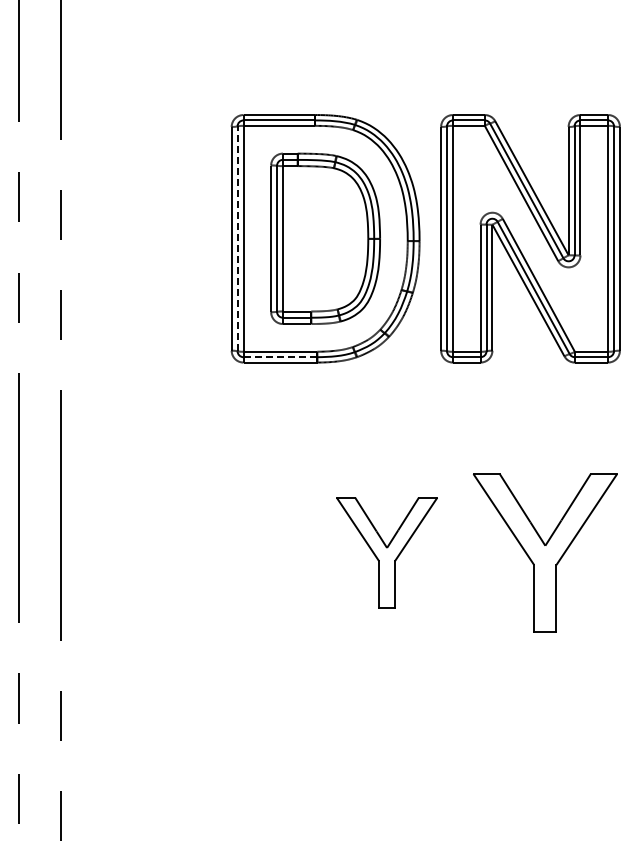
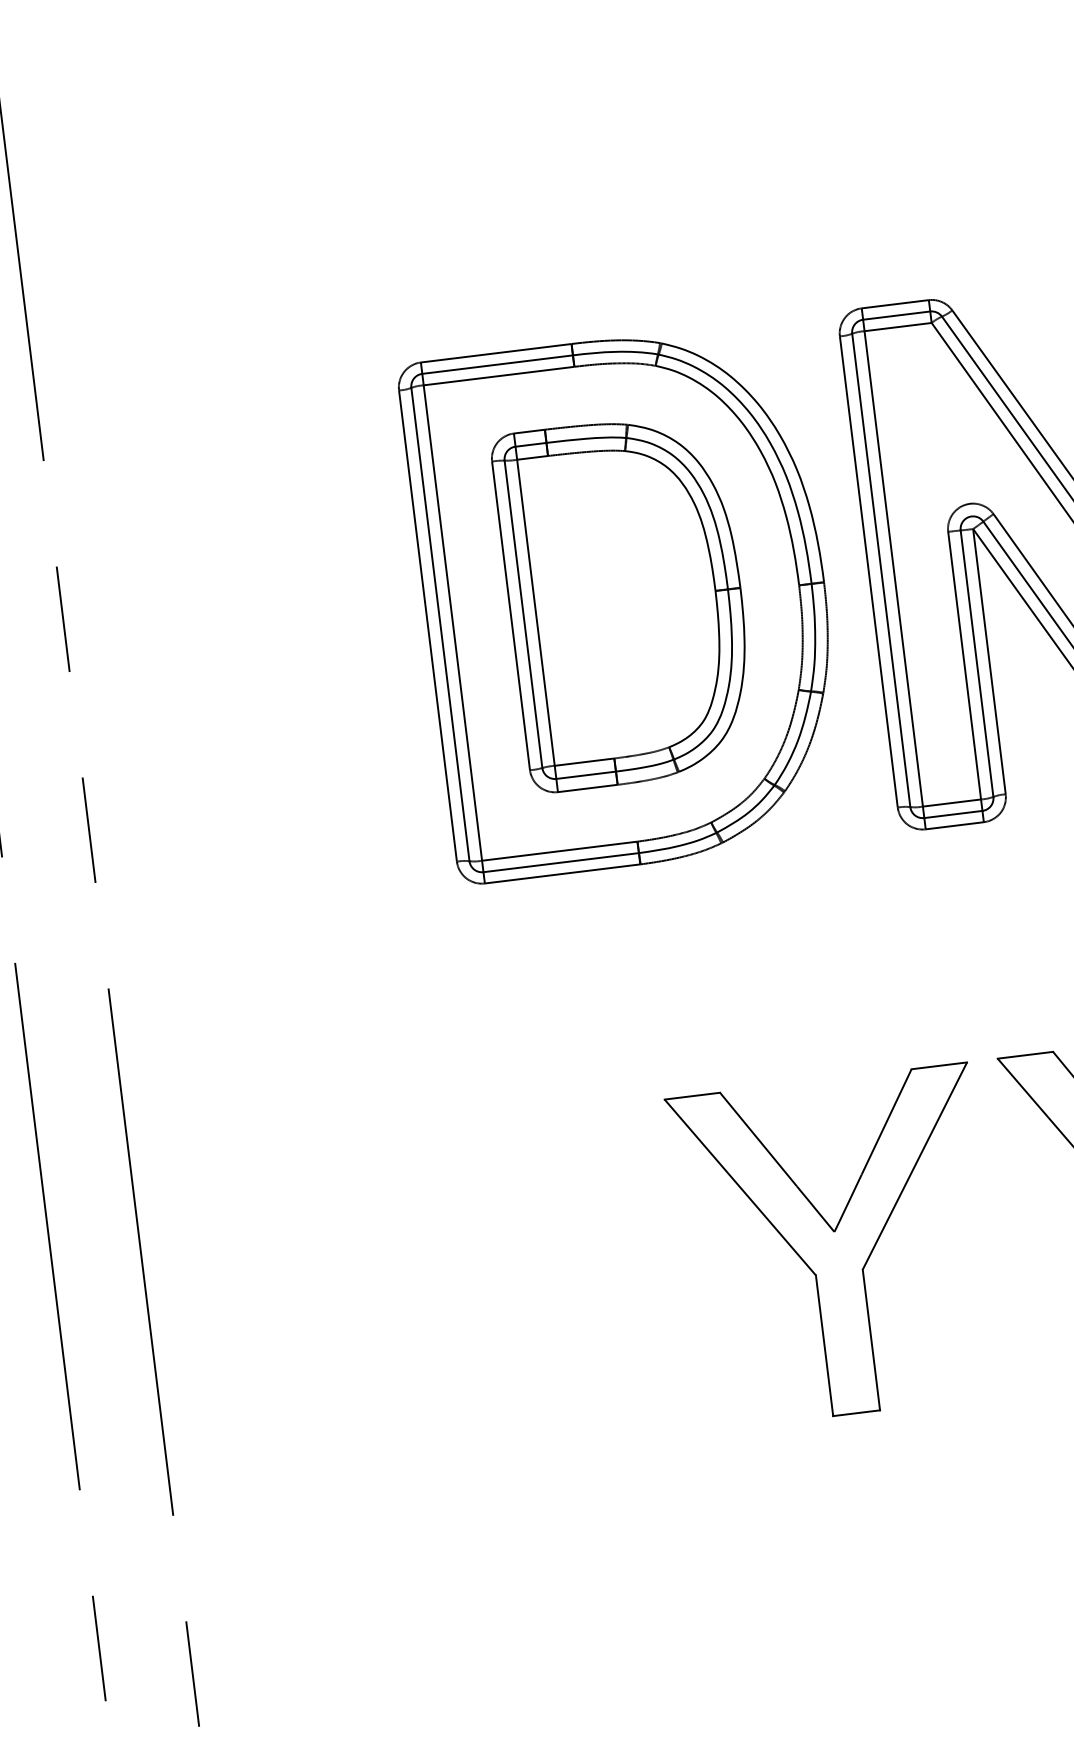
line: (237, 238) -> (440, 623), dashed -> solid
line: (280, 357) -> (561, 863), dashed -> solid
part: (386, 552) -> (834, 1246), size x1.43

